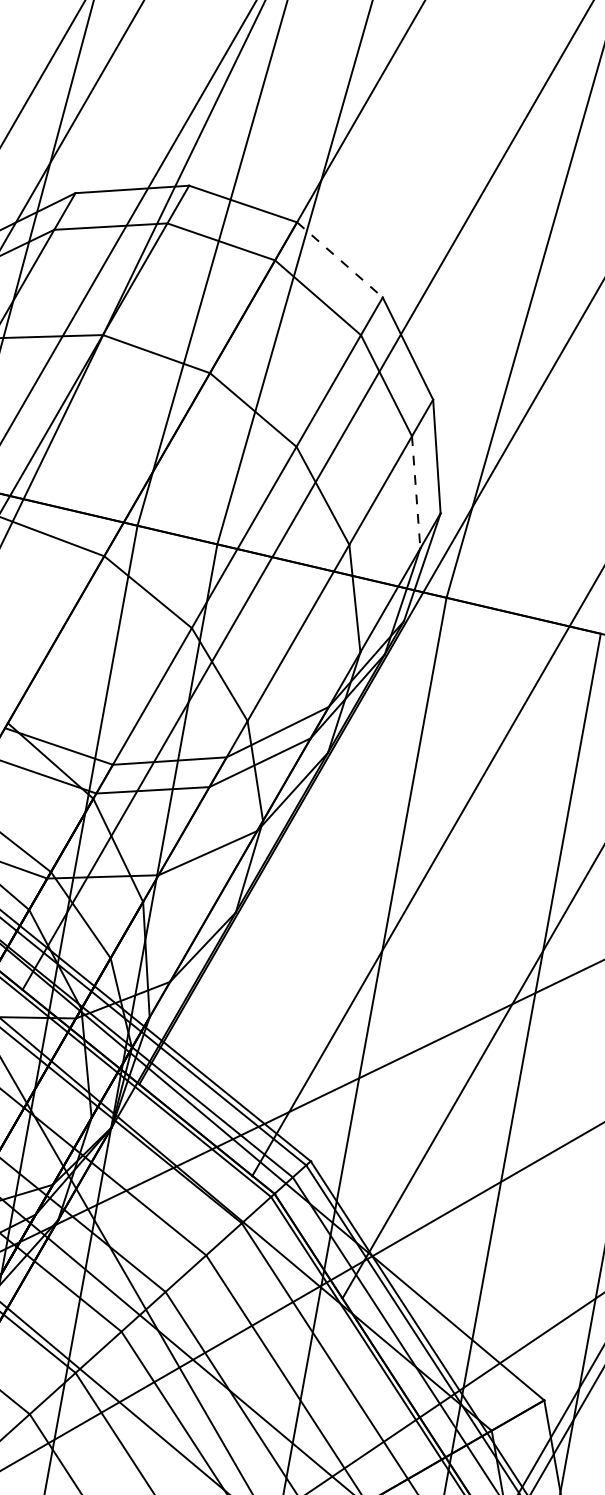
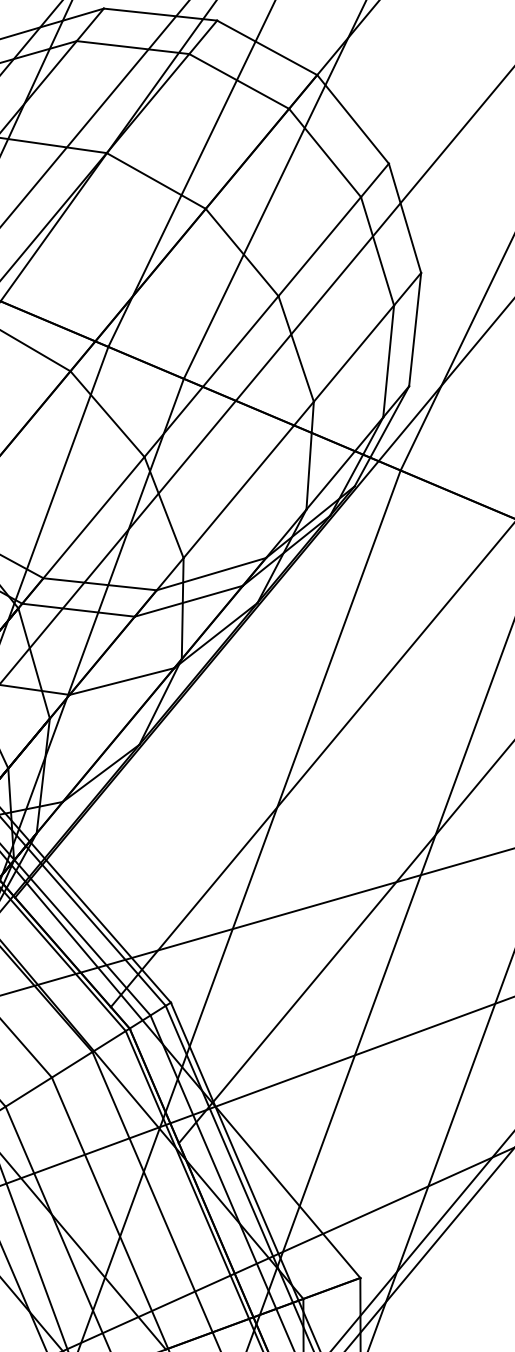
line: (339, 259) -> (352, 118), dashed -> solid
line: (416, 492) -> (388, 361), dashed -> solid

